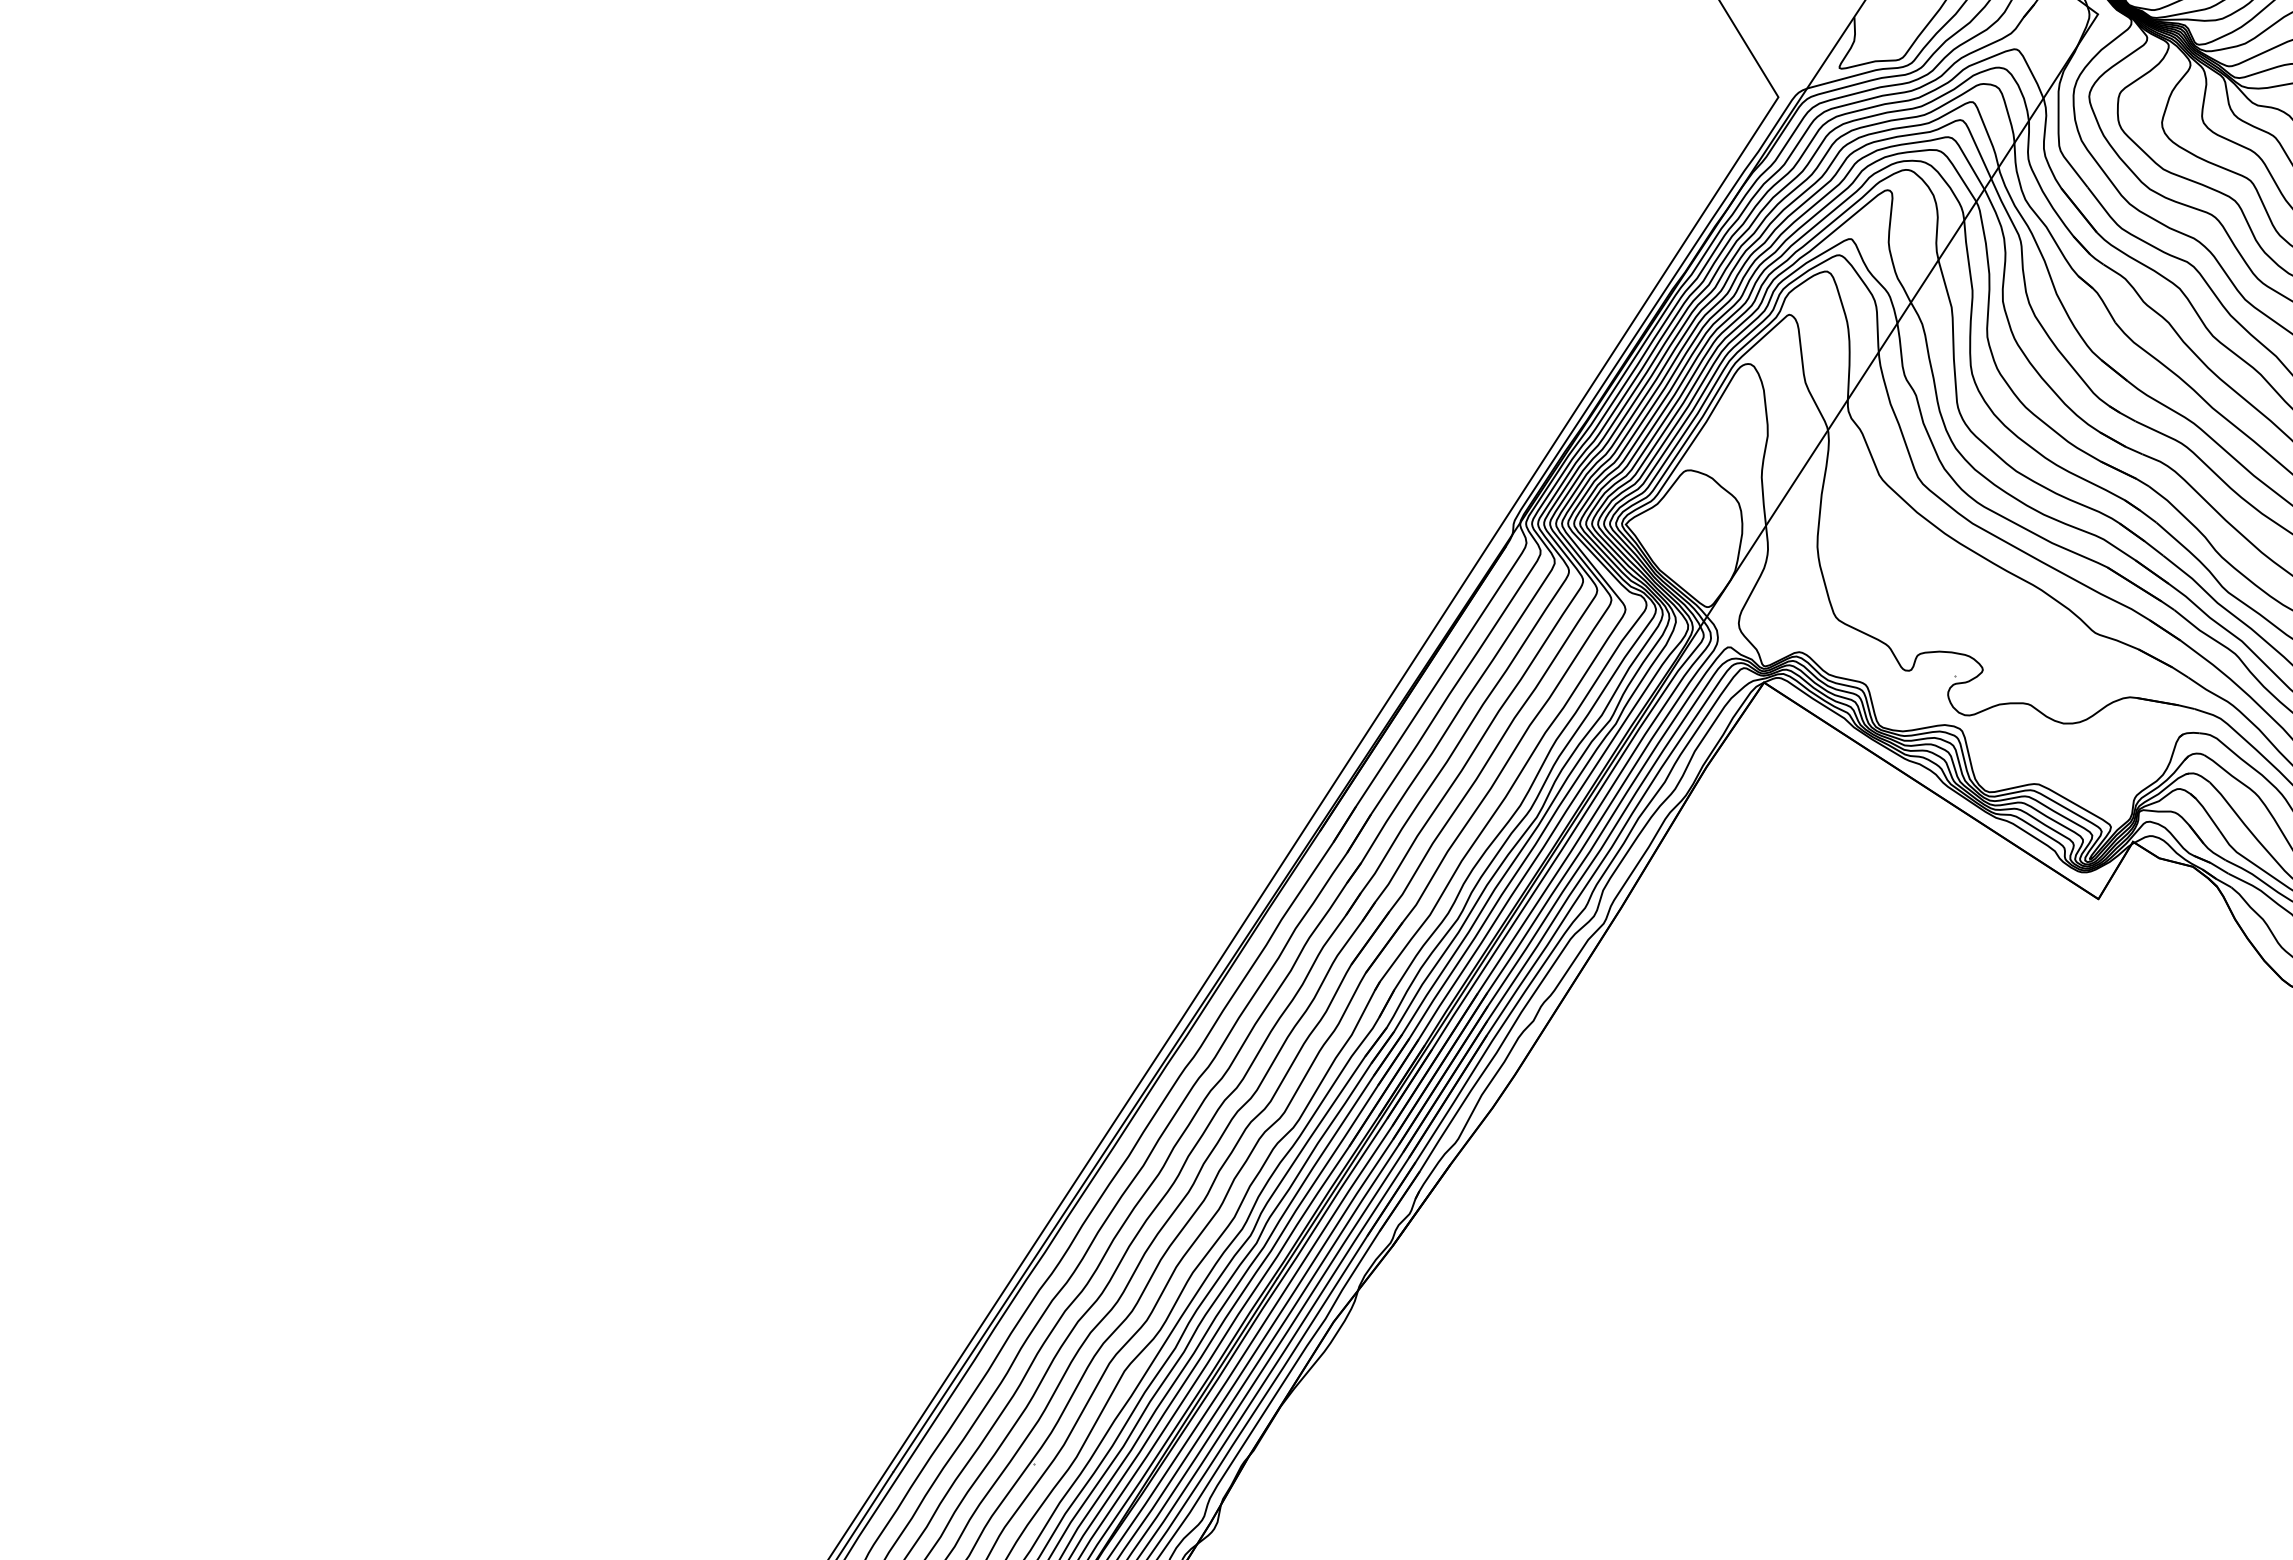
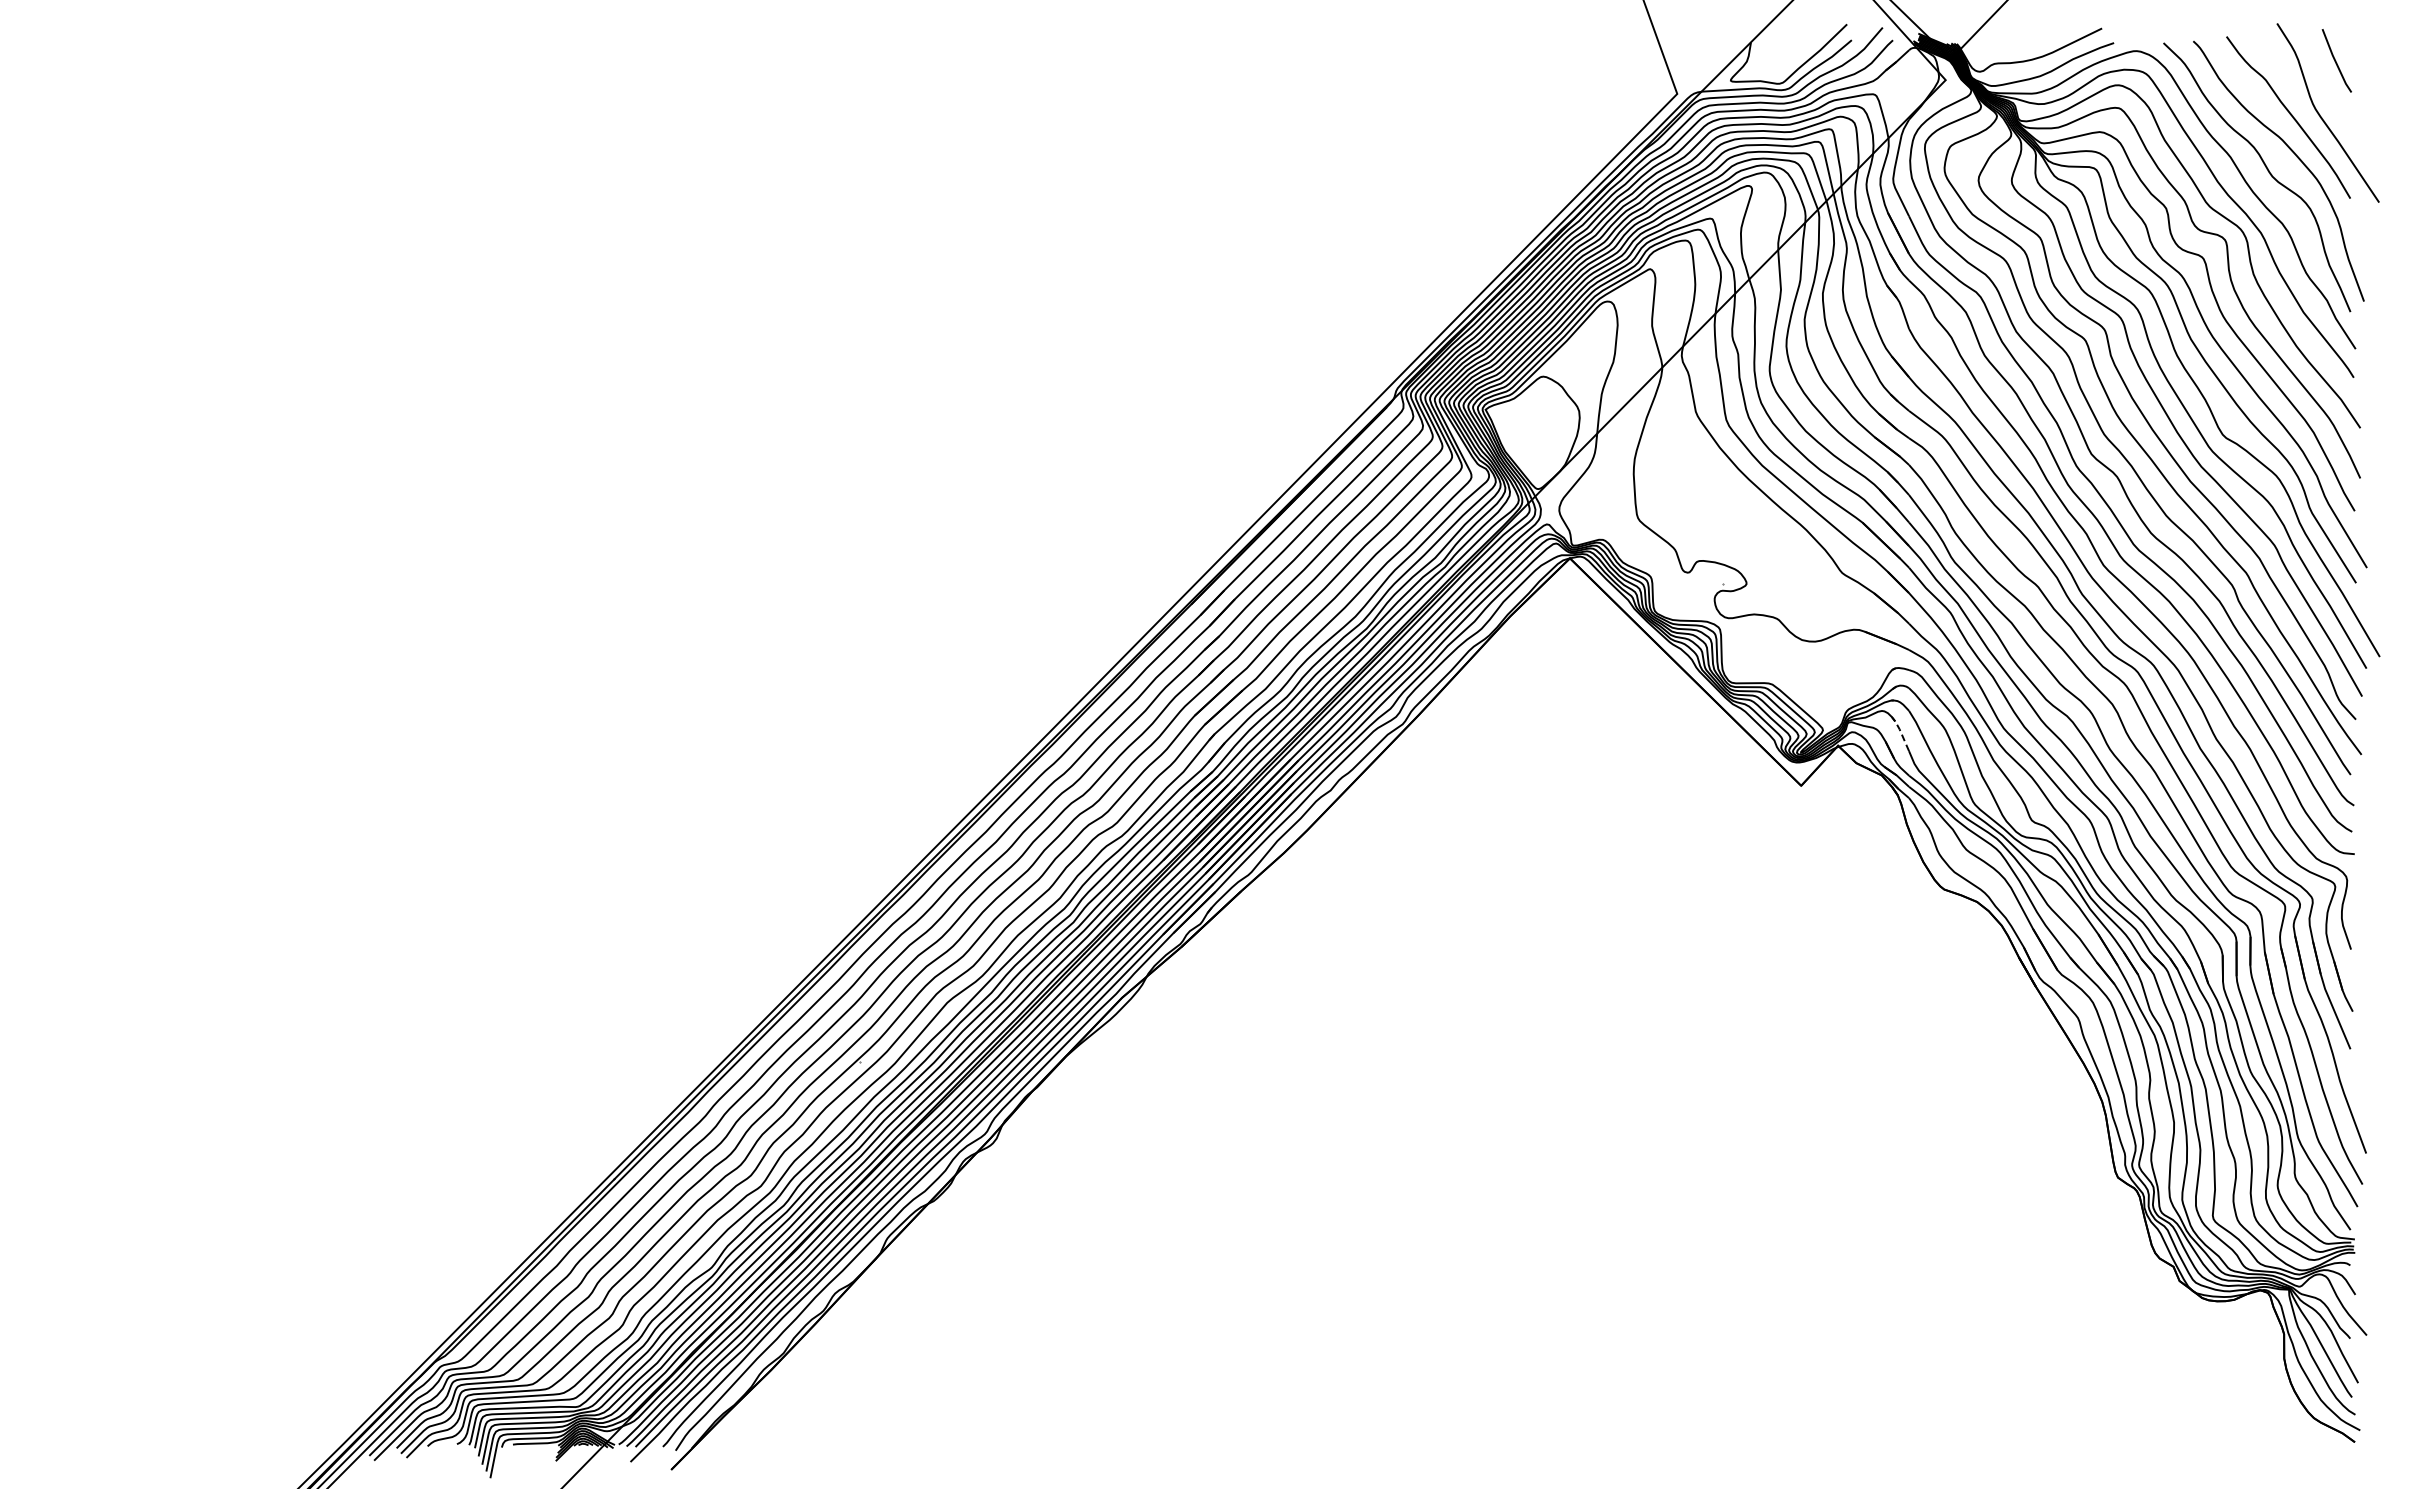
line: (2204, 809) -> (1900, 731), solid -> dashed

